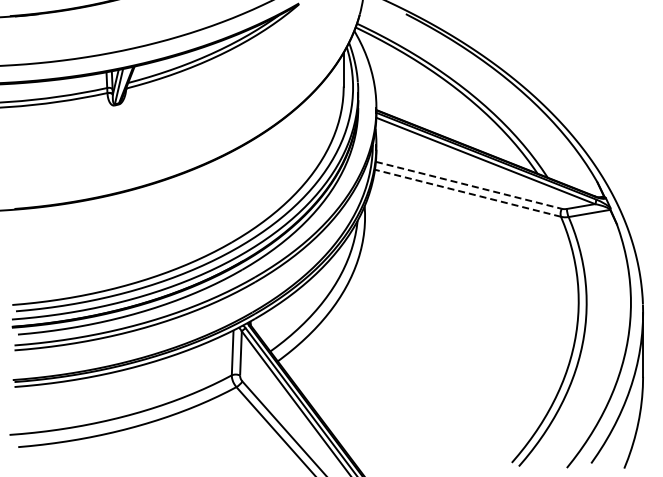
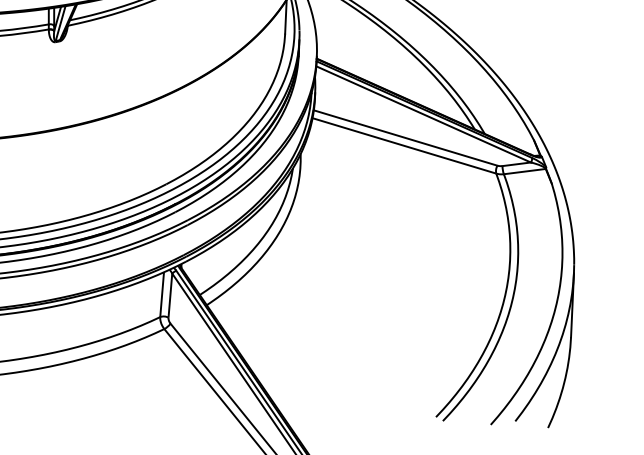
line: (468, 185) -> (405, 138), dashed -> solid
line: (468, 193) -> (404, 146), dashed -> solid

